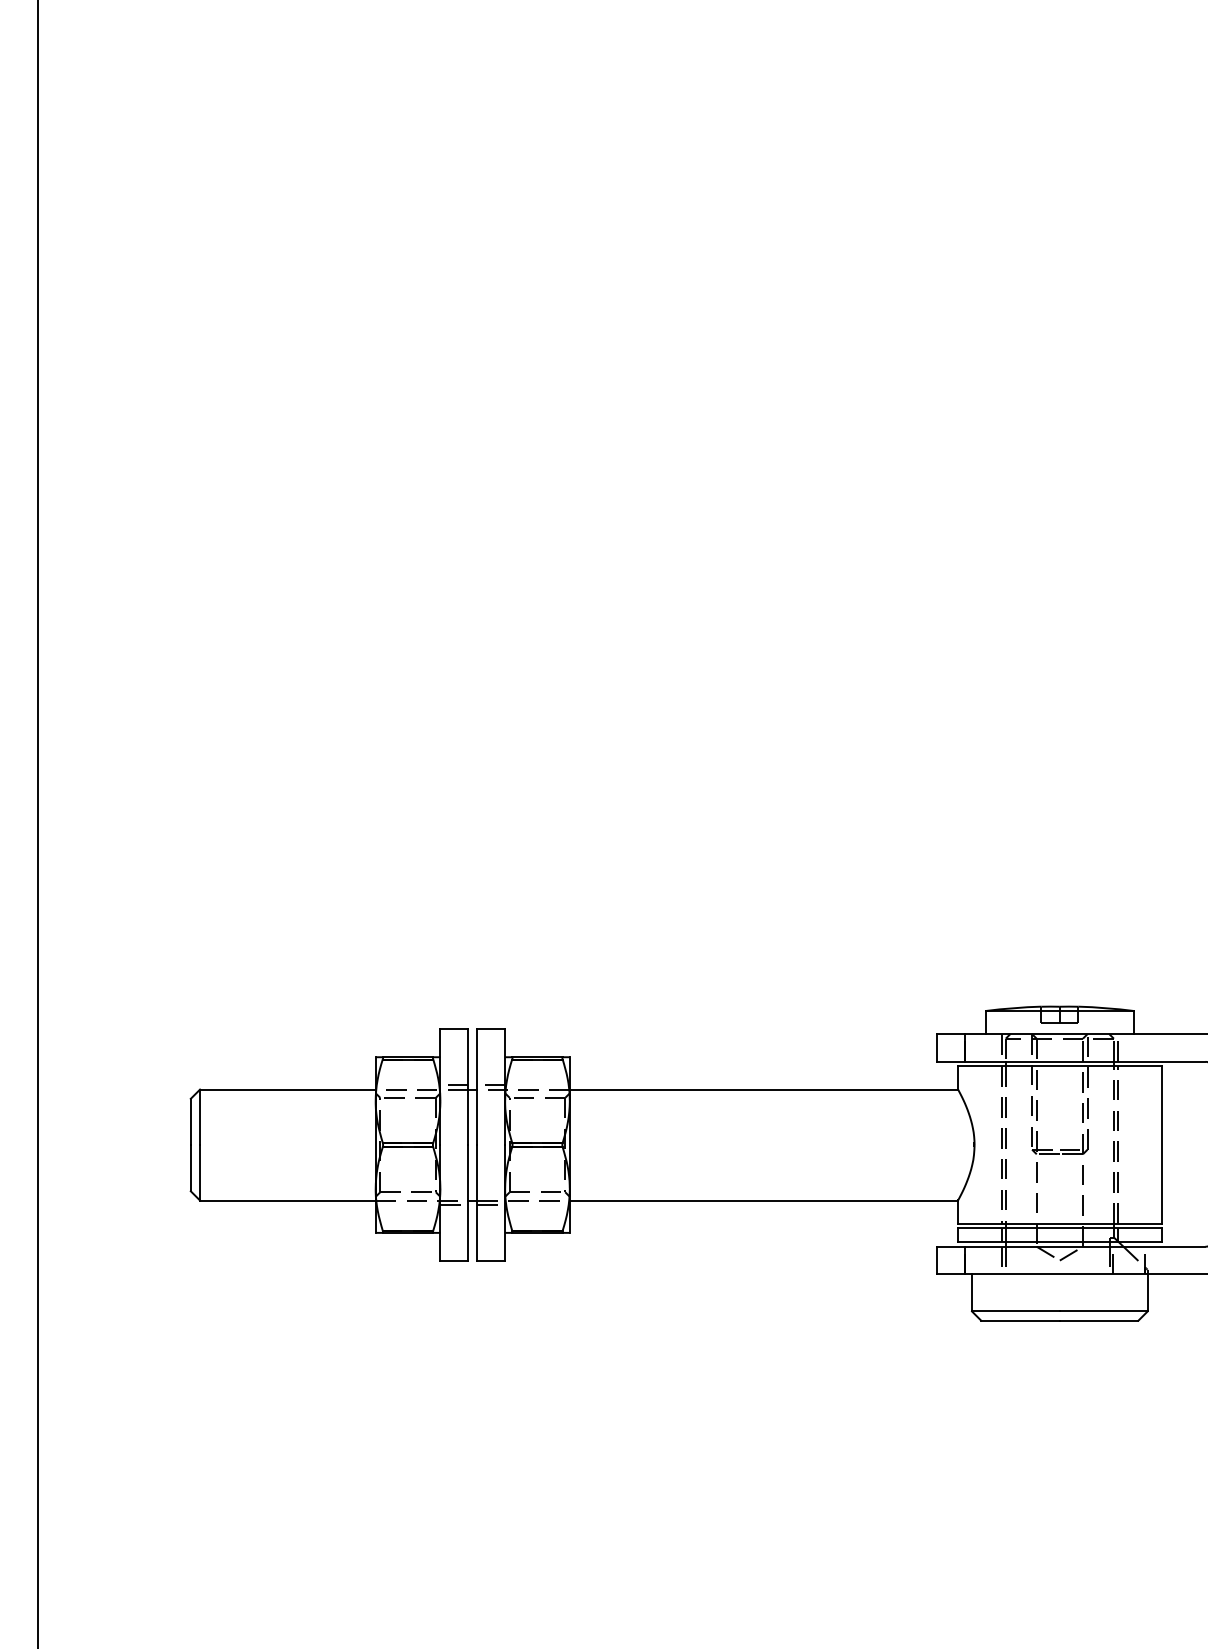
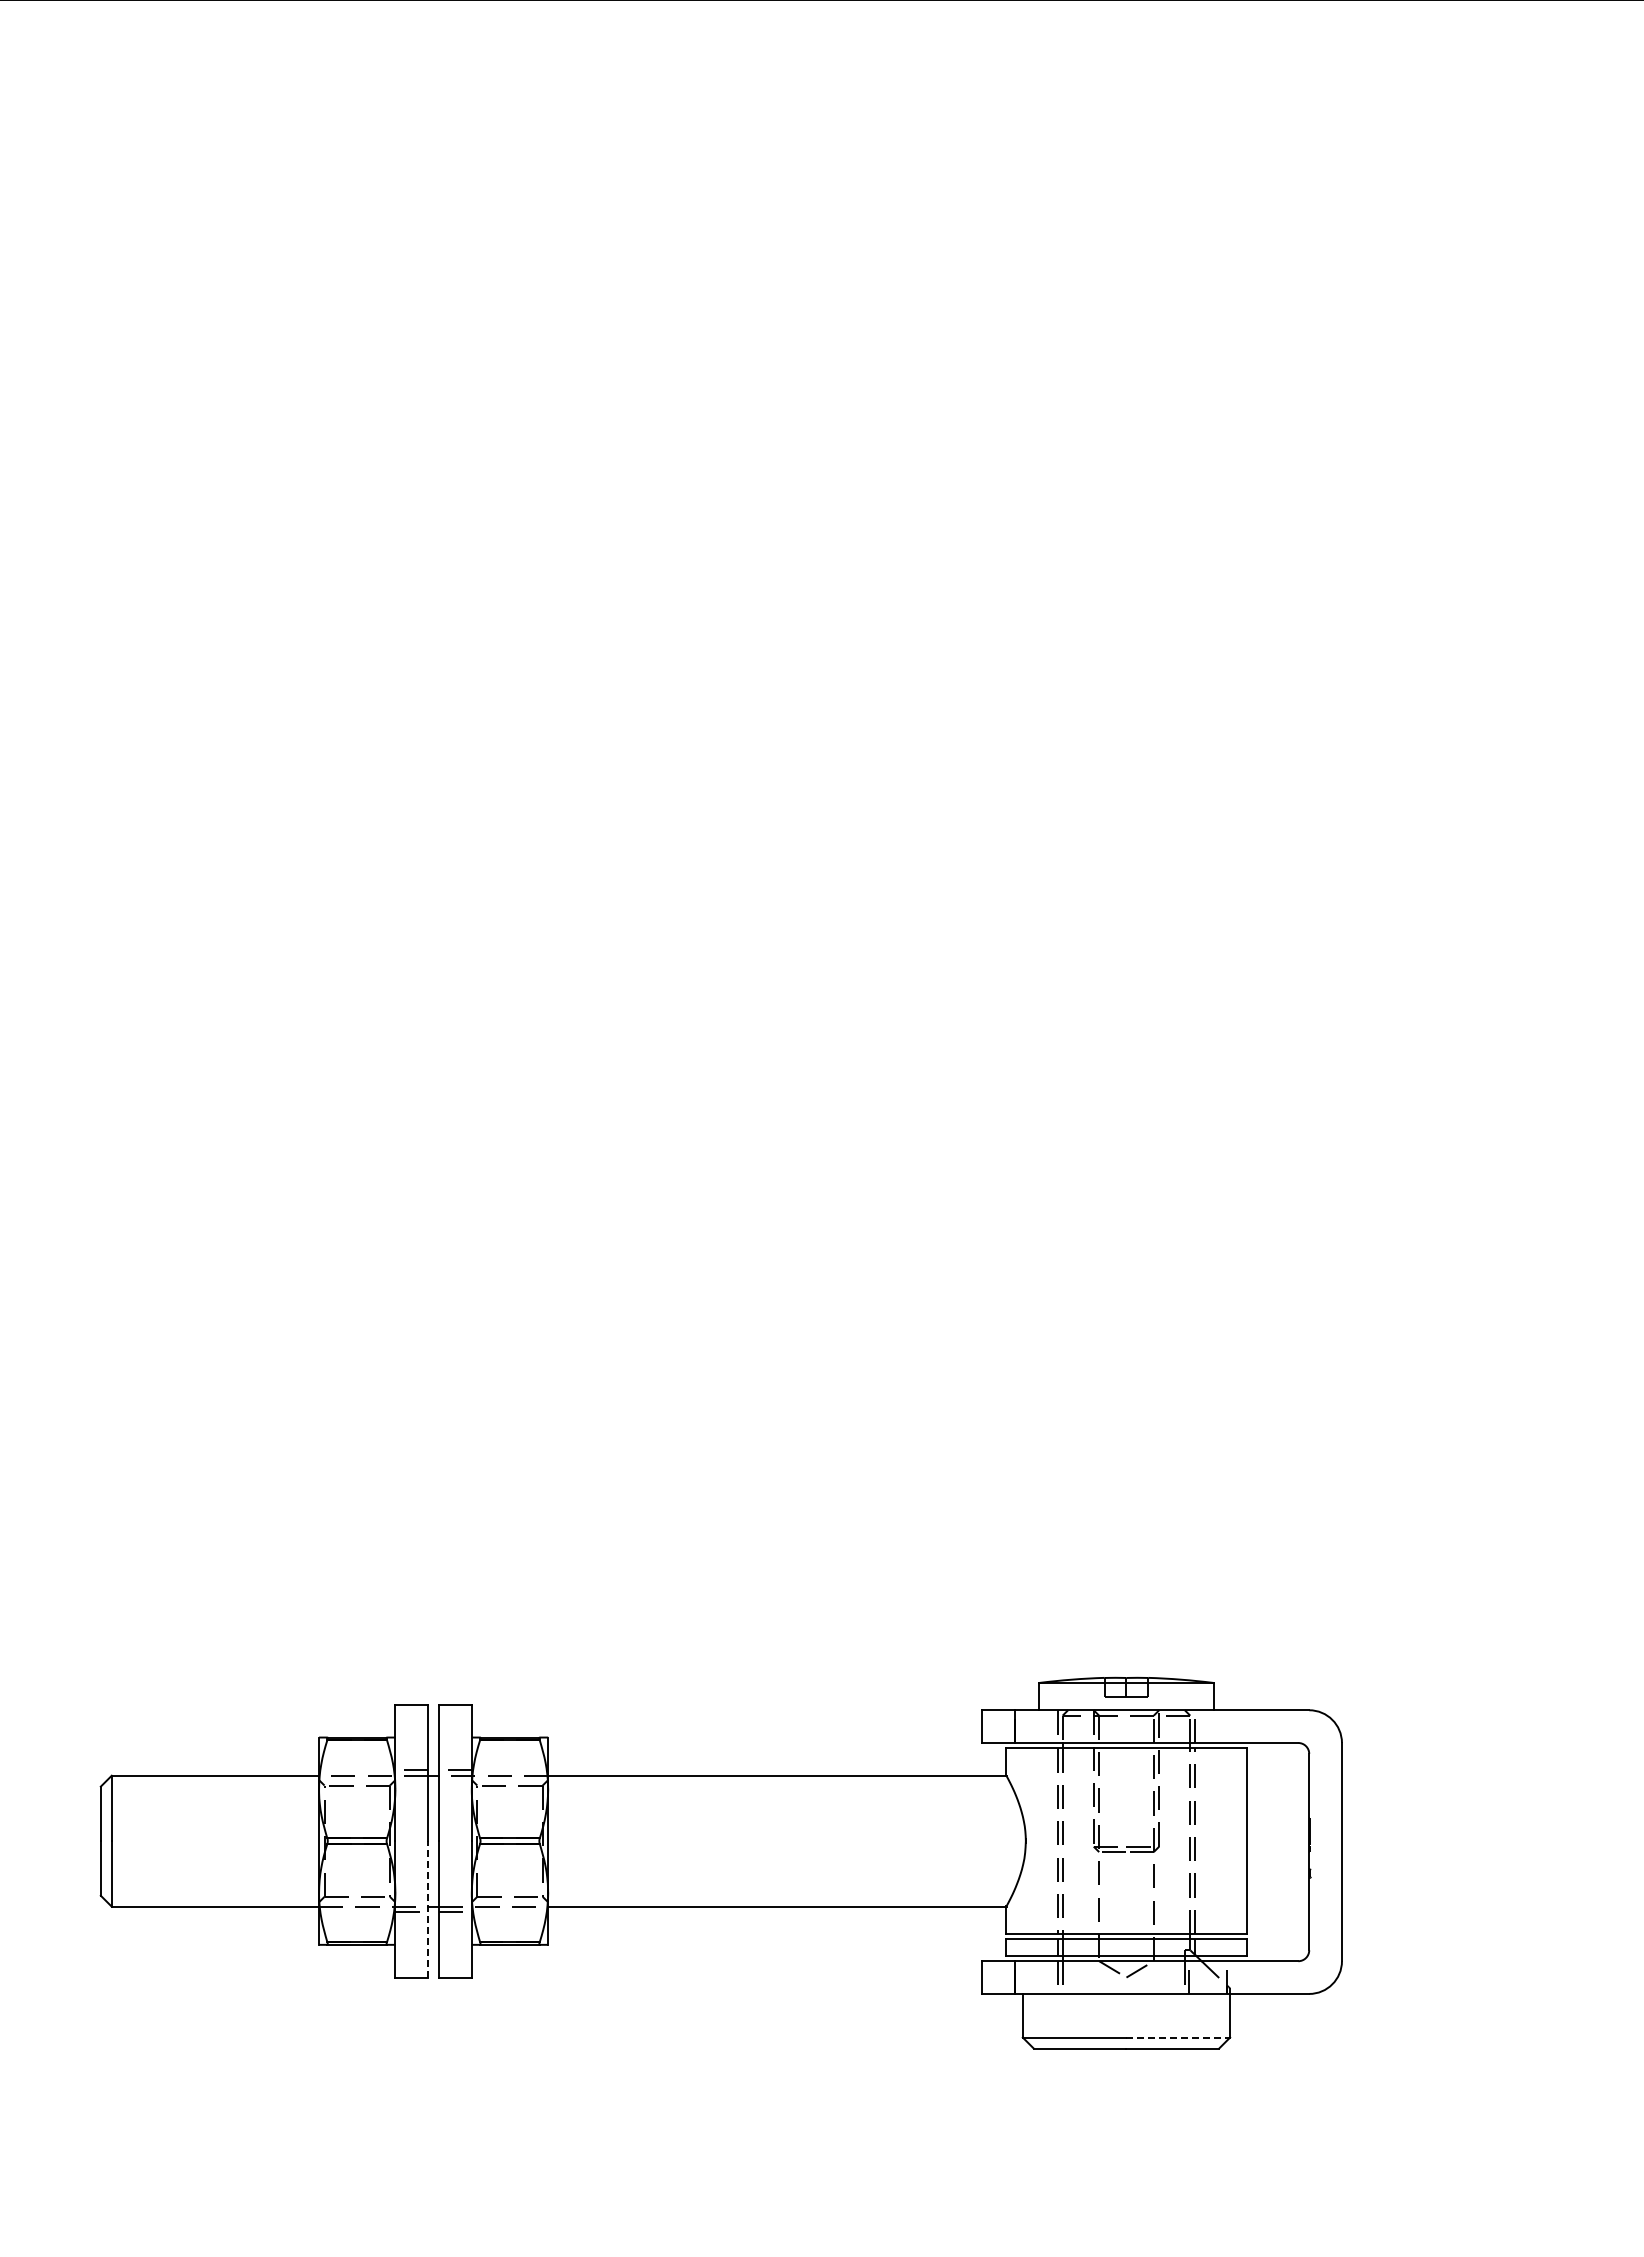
line: (468, 1202) -> (428, 1908), solid -> dashed
line: (1103, 1311) -> (1178, 2037), solid -> dashed

